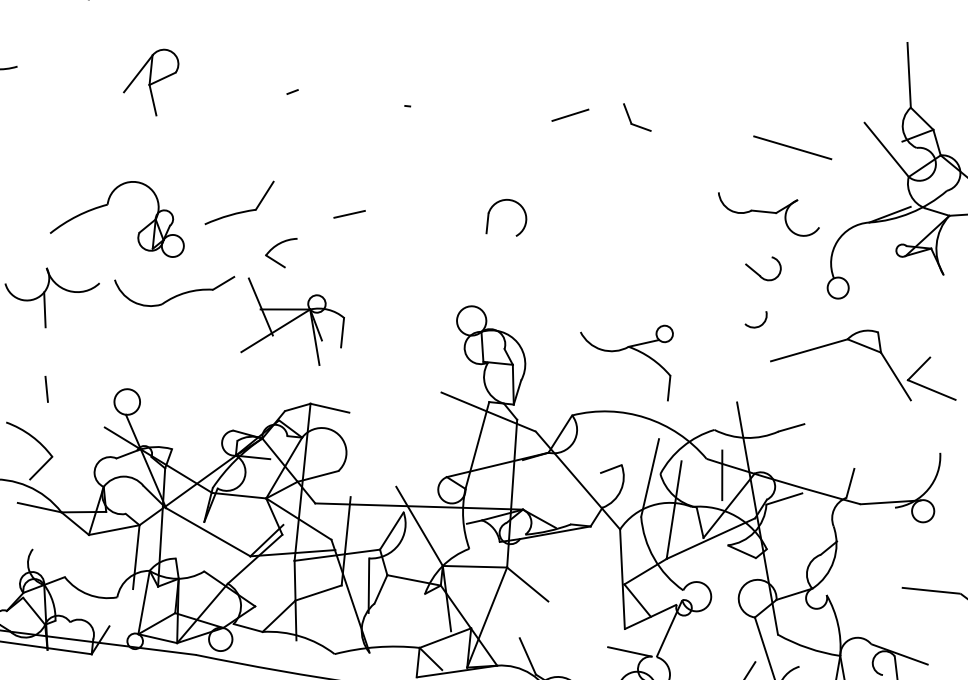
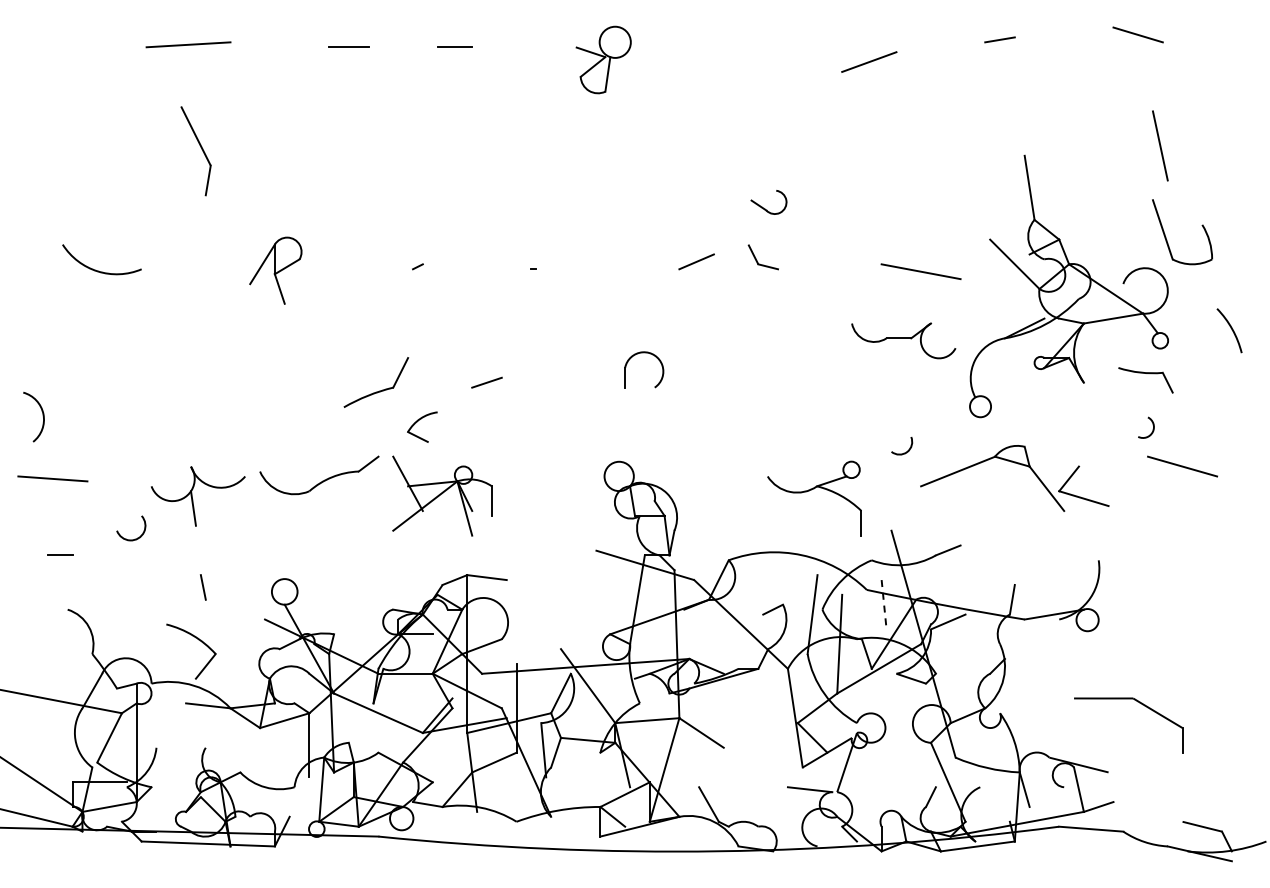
part: (108, 204) -> (246, 397), removed
part: (759, 273) -> (765, 208), moved
part: (622, 350) -> (811, 490), moved
line: (722, 475) -> (884, 604), solid -> dashed

